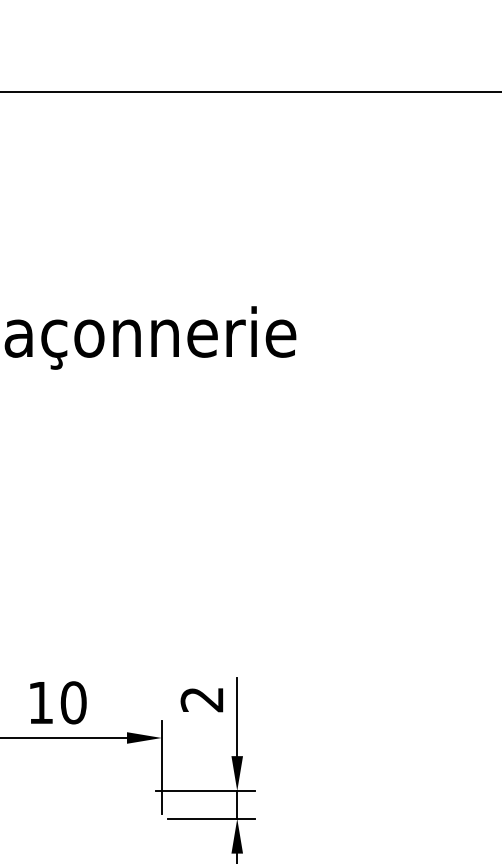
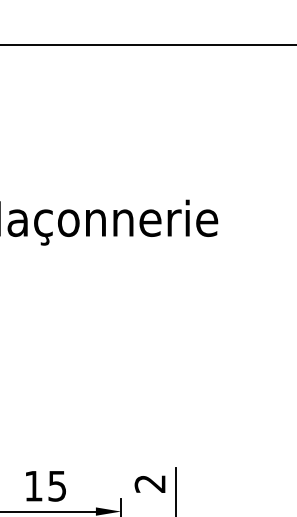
text: (73, 702) -> (57, 485), 10 -> 15

